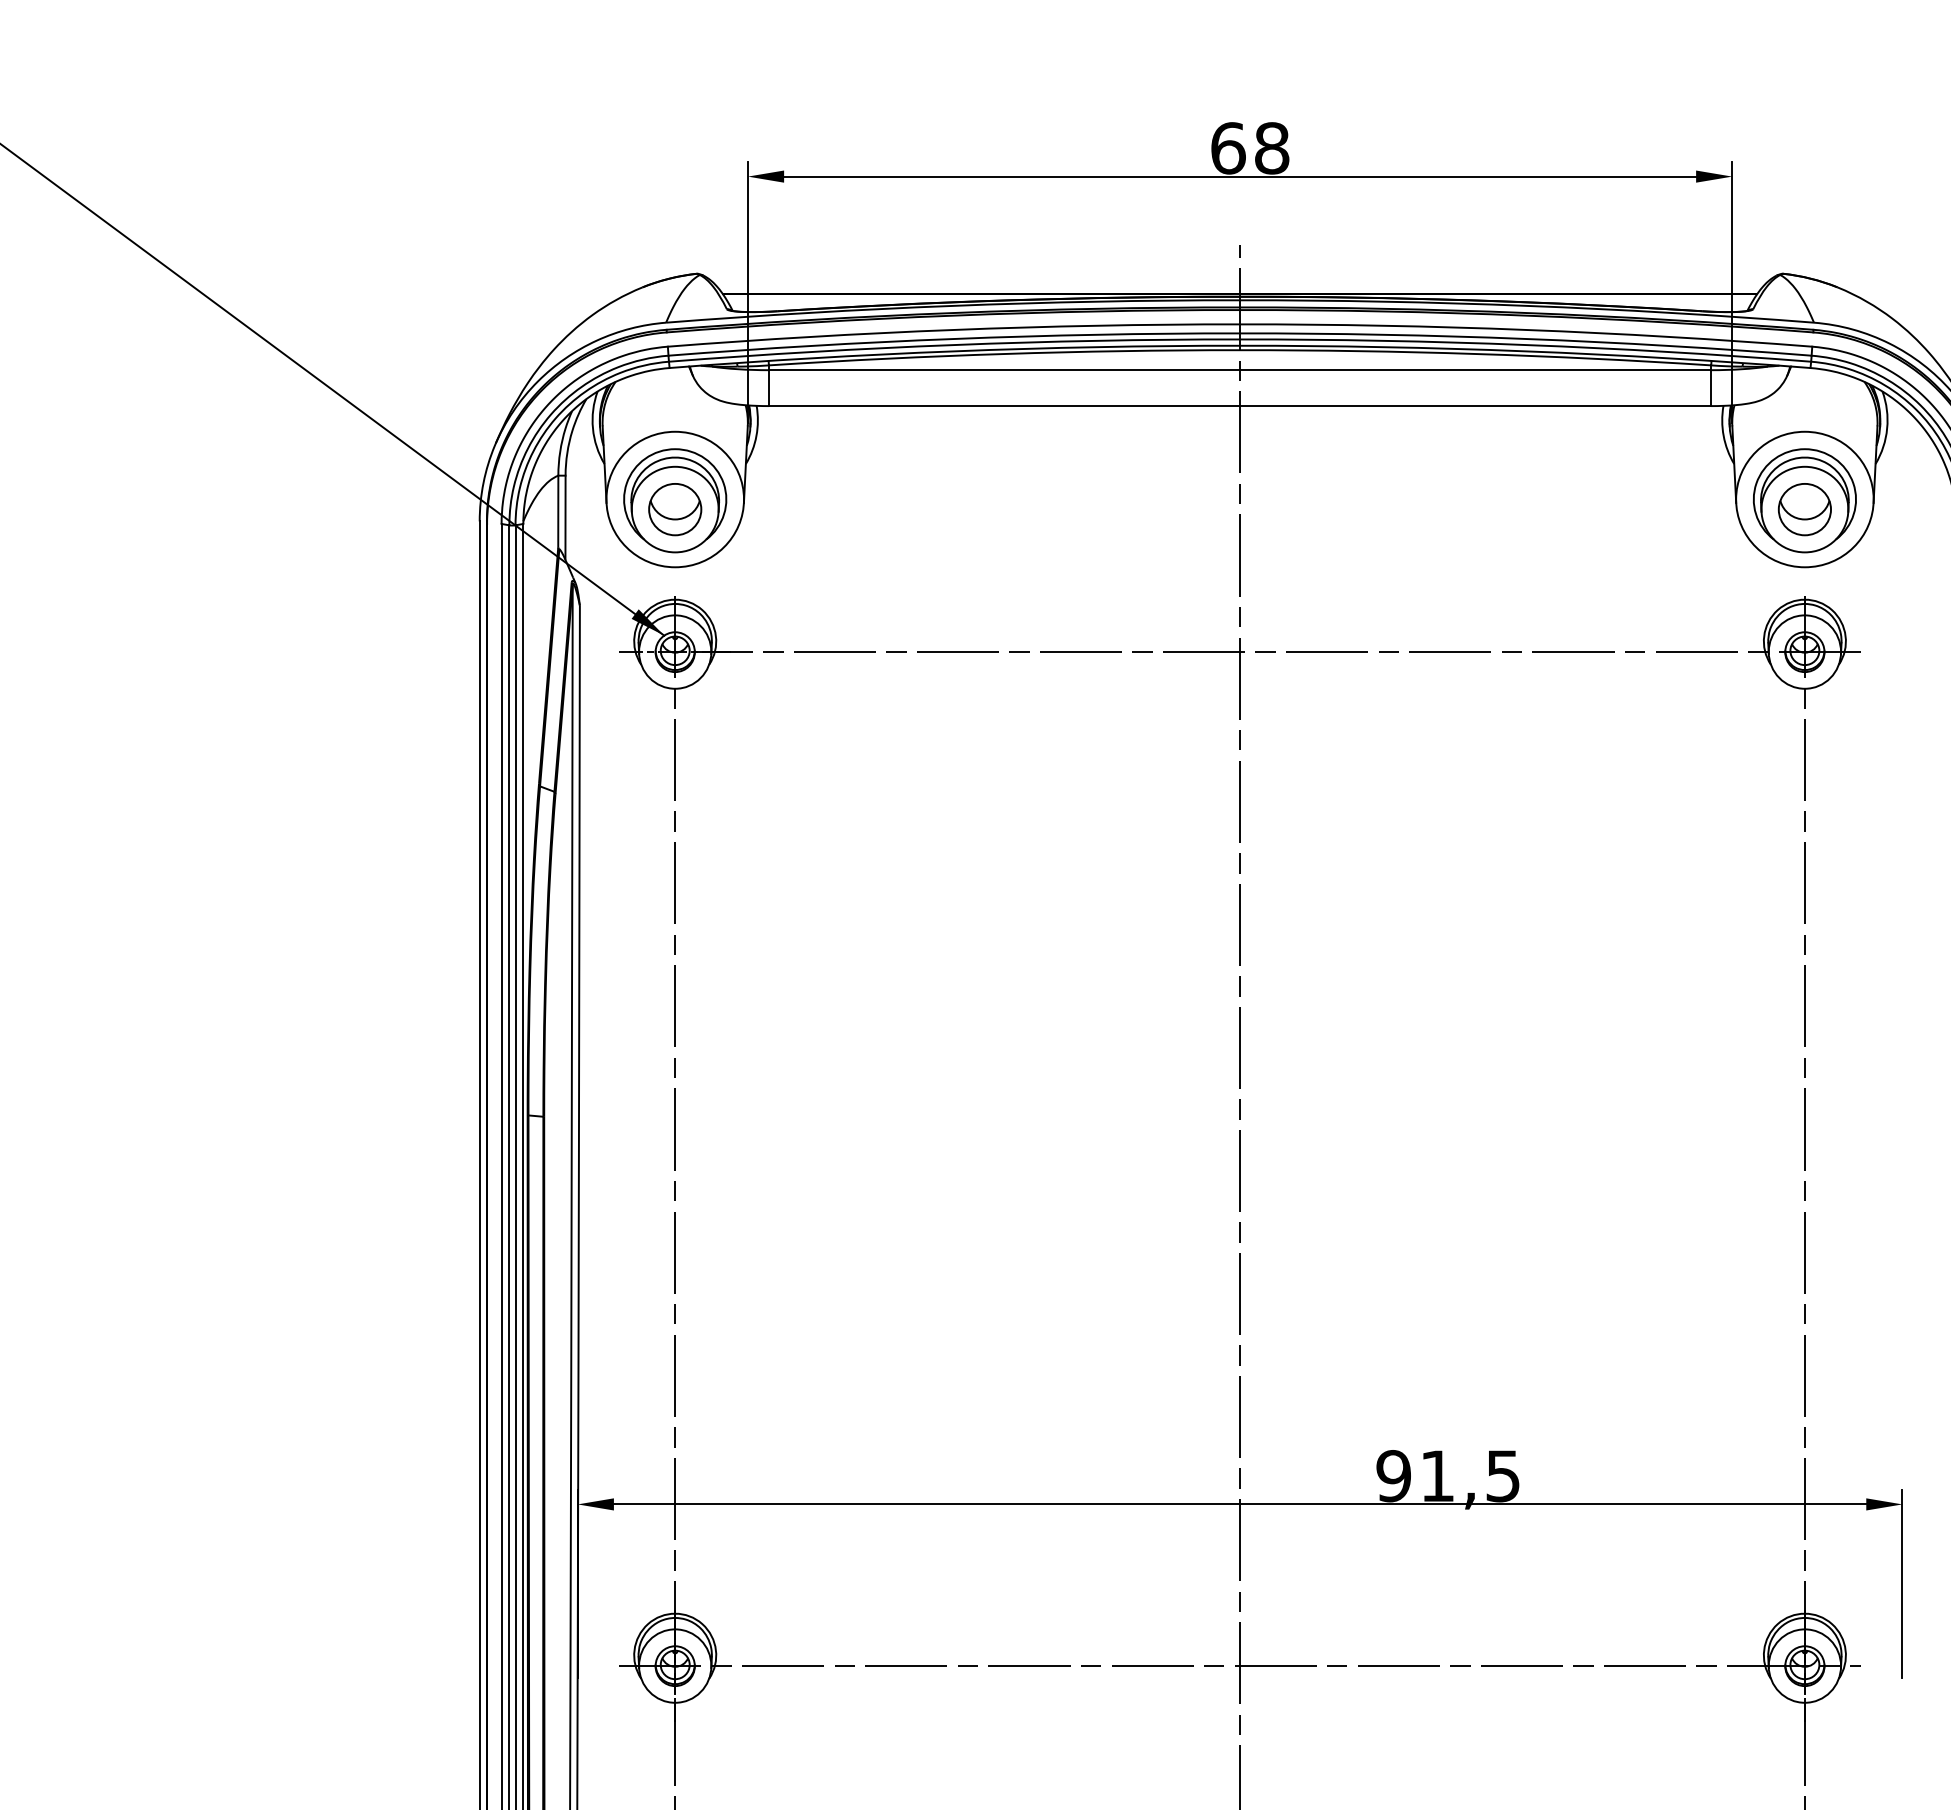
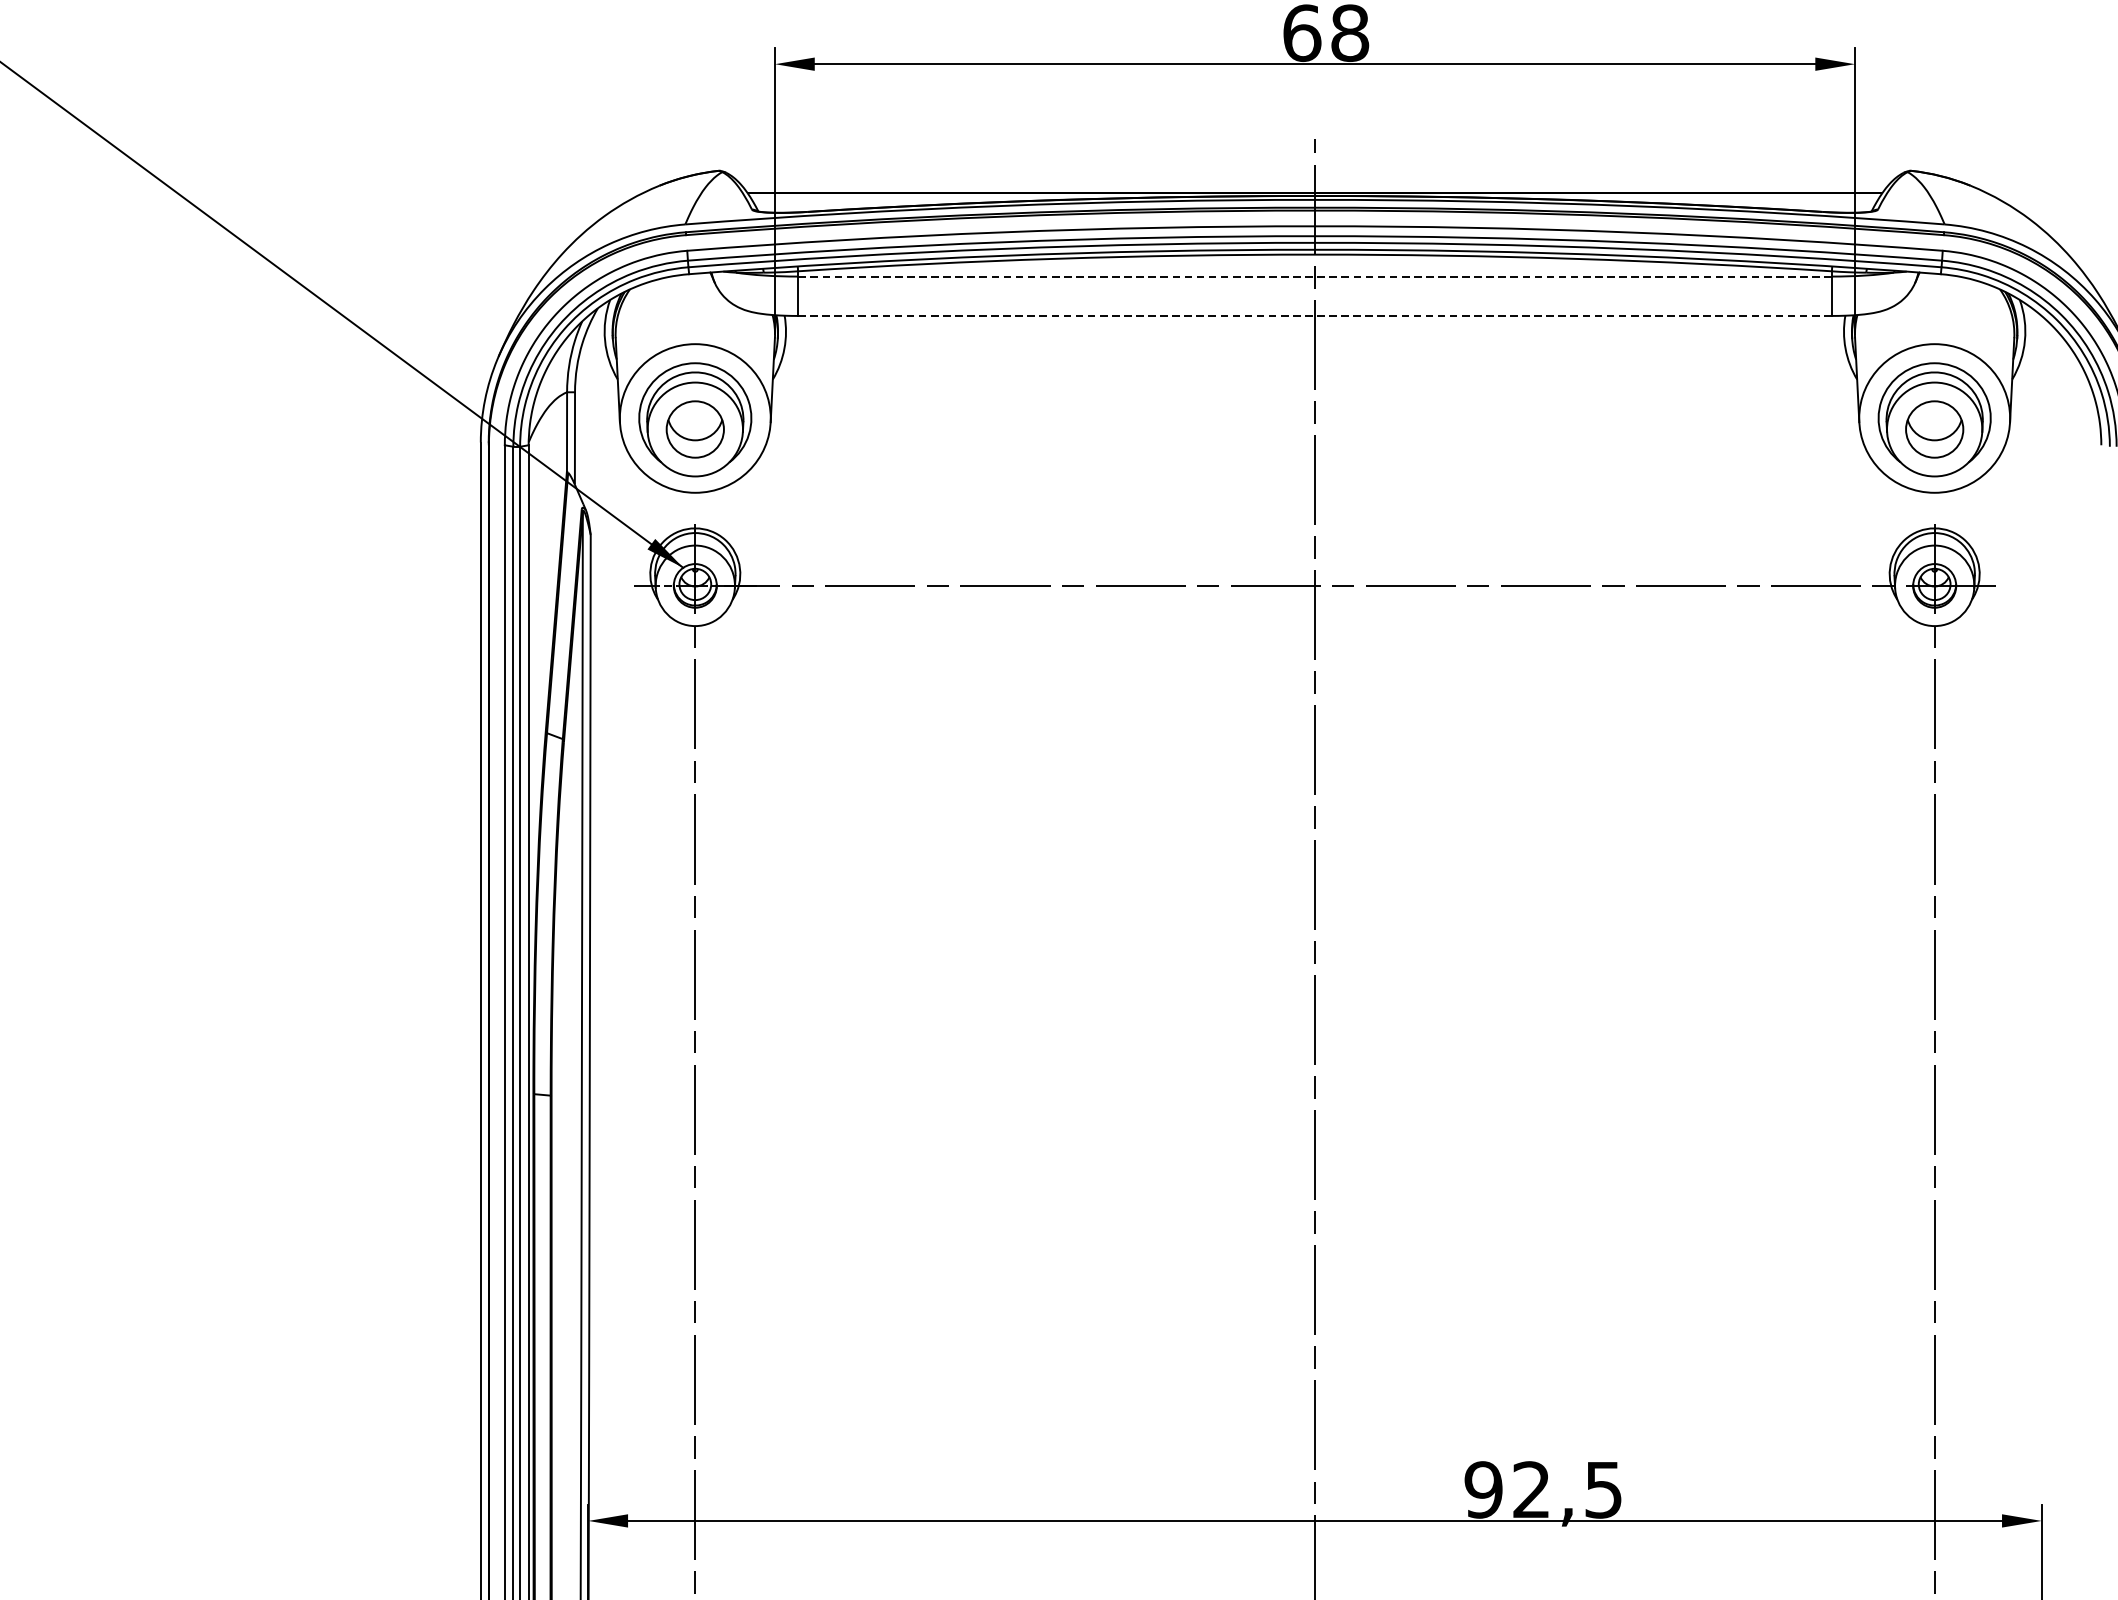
line: (1239, 370) -> (1314, 276), solid -> dashed
line: (1240, 406) -> (1315, 316), solid -> dashed
text: (1437, 1475) -> (1531, 1489), 91,5 -> 92,5

